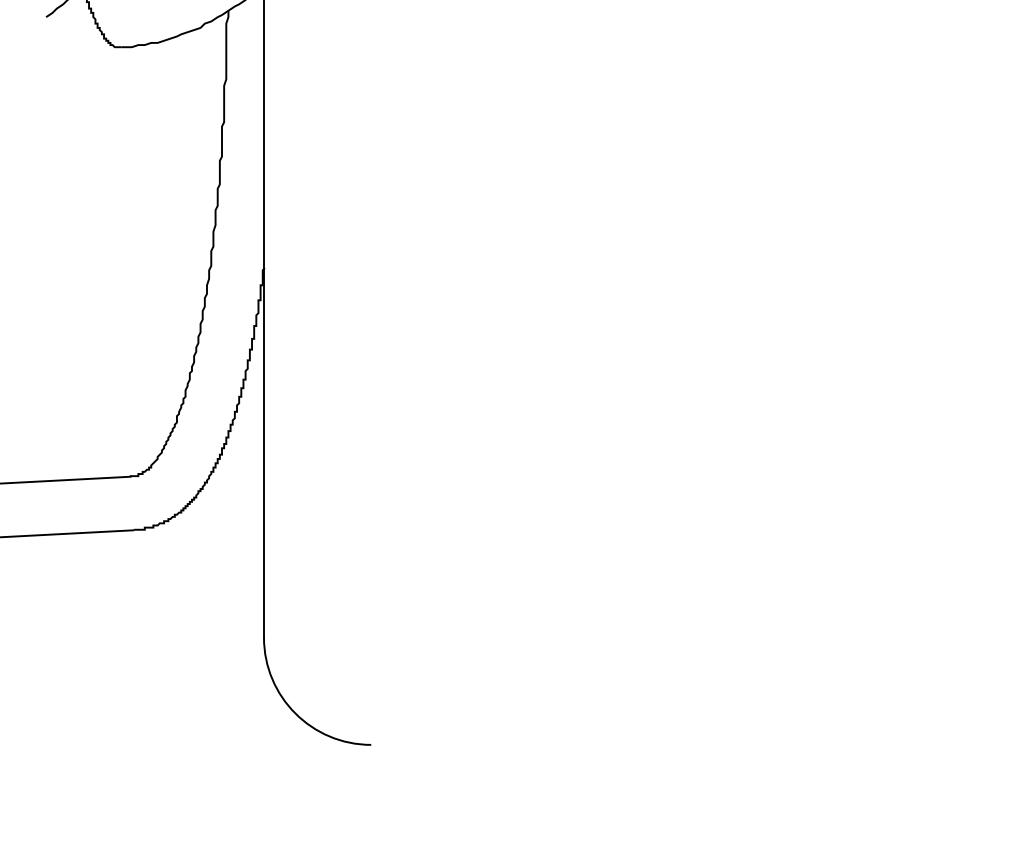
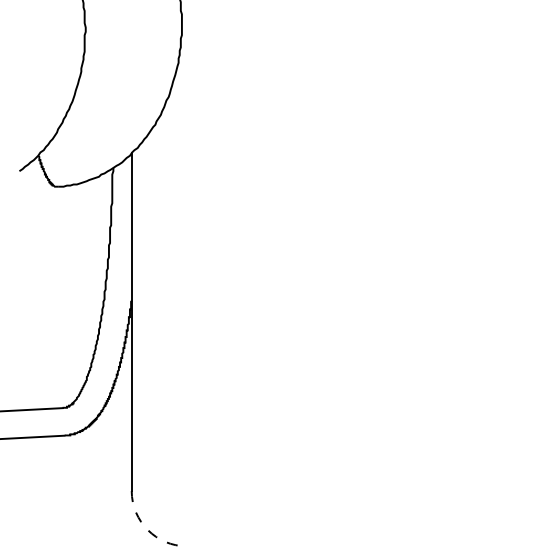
arc: (294, 714) -> (147, 530), solid -> dashed

